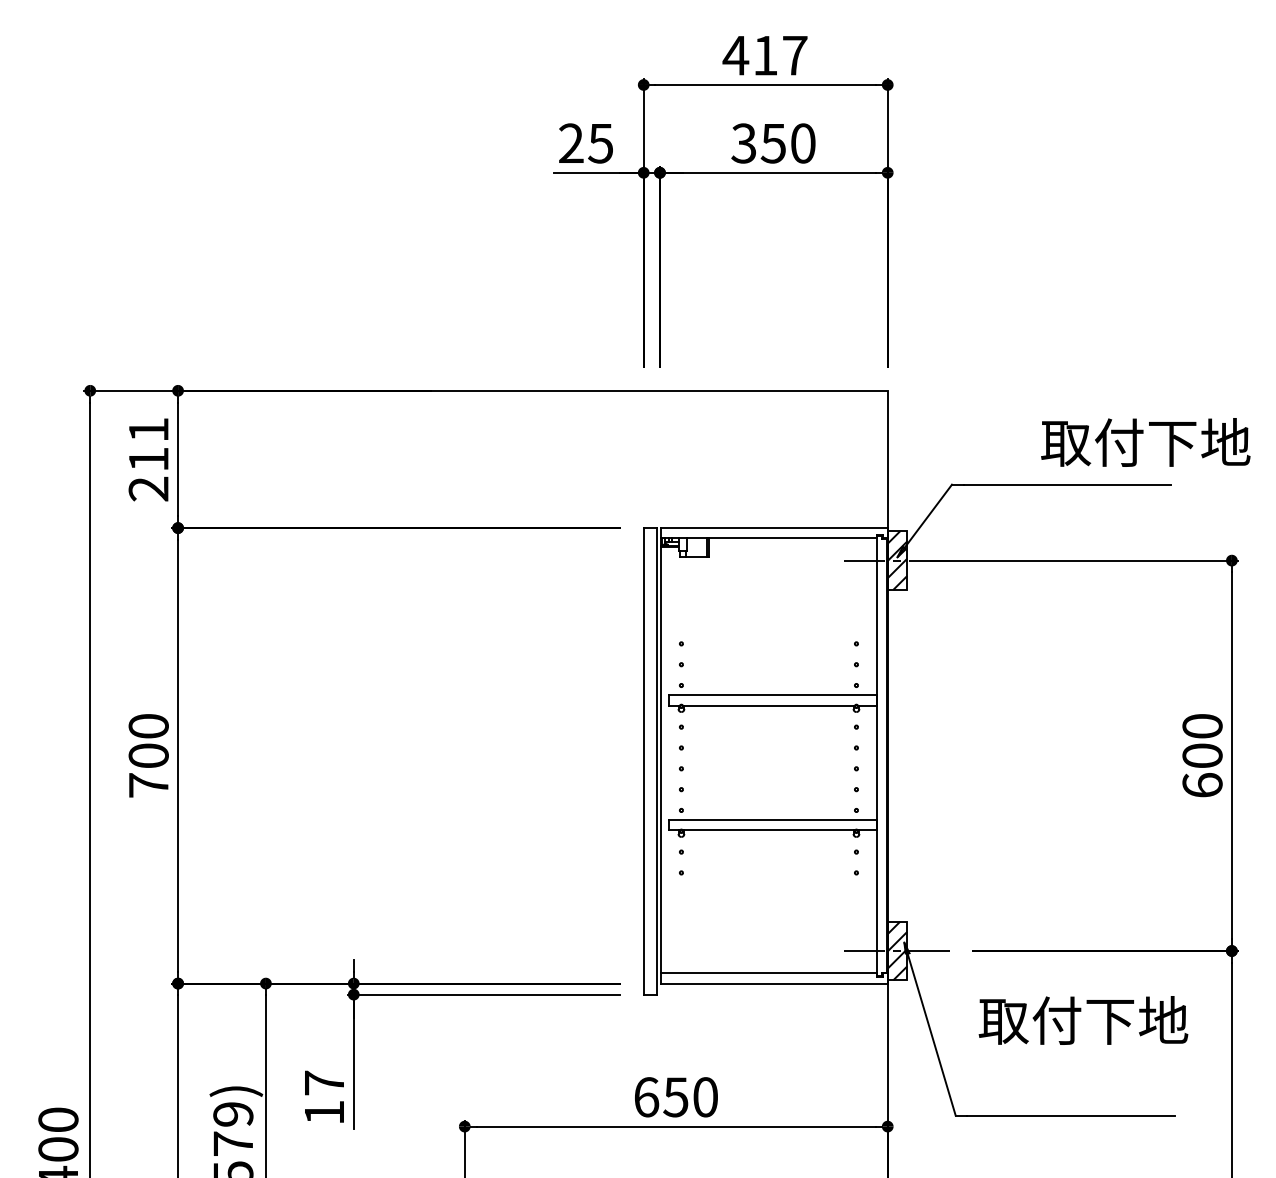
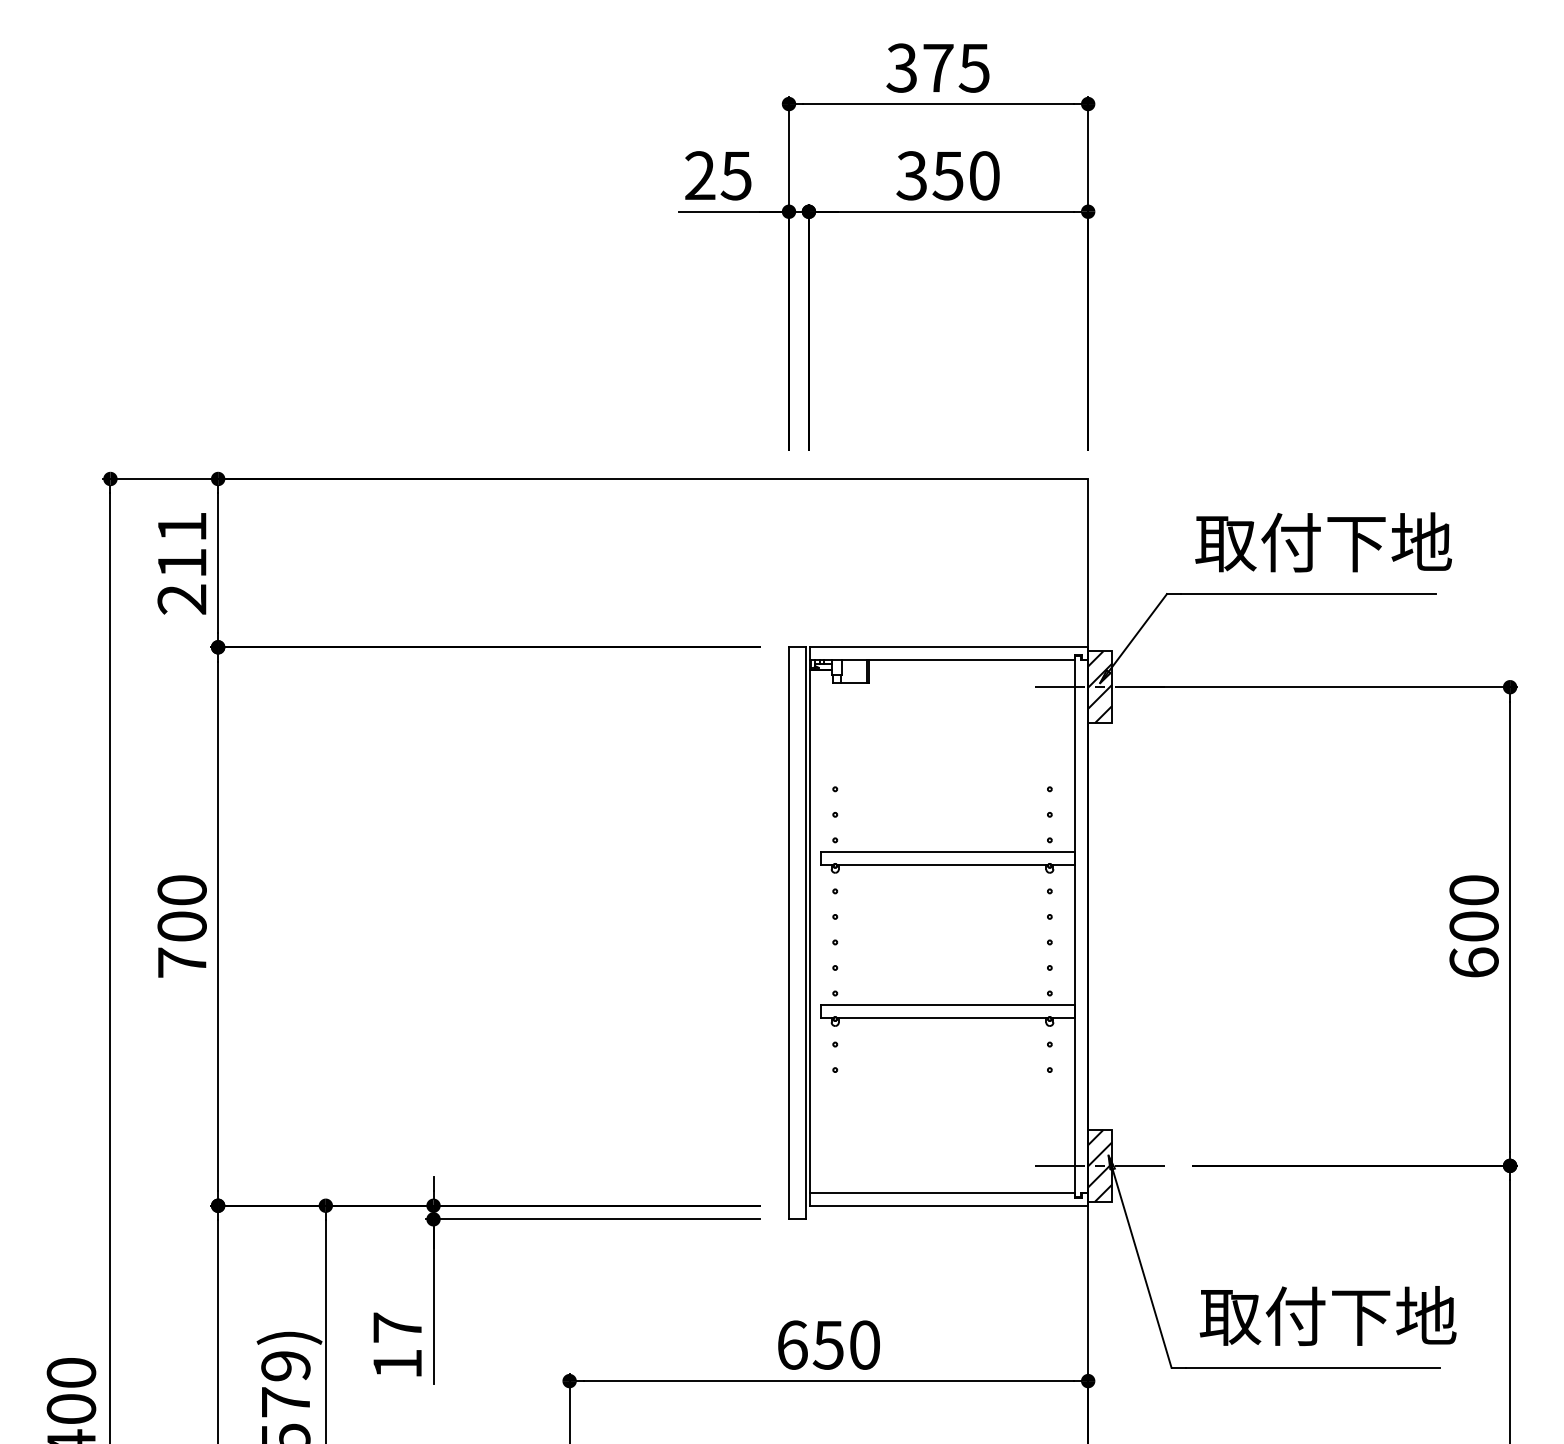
text: (764, 55) -> (937, 67), 417 -> 375
text: (1145, 442) -> (1323, 542), moved
text: (1083, 1020) -> (1328, 1315), moved

